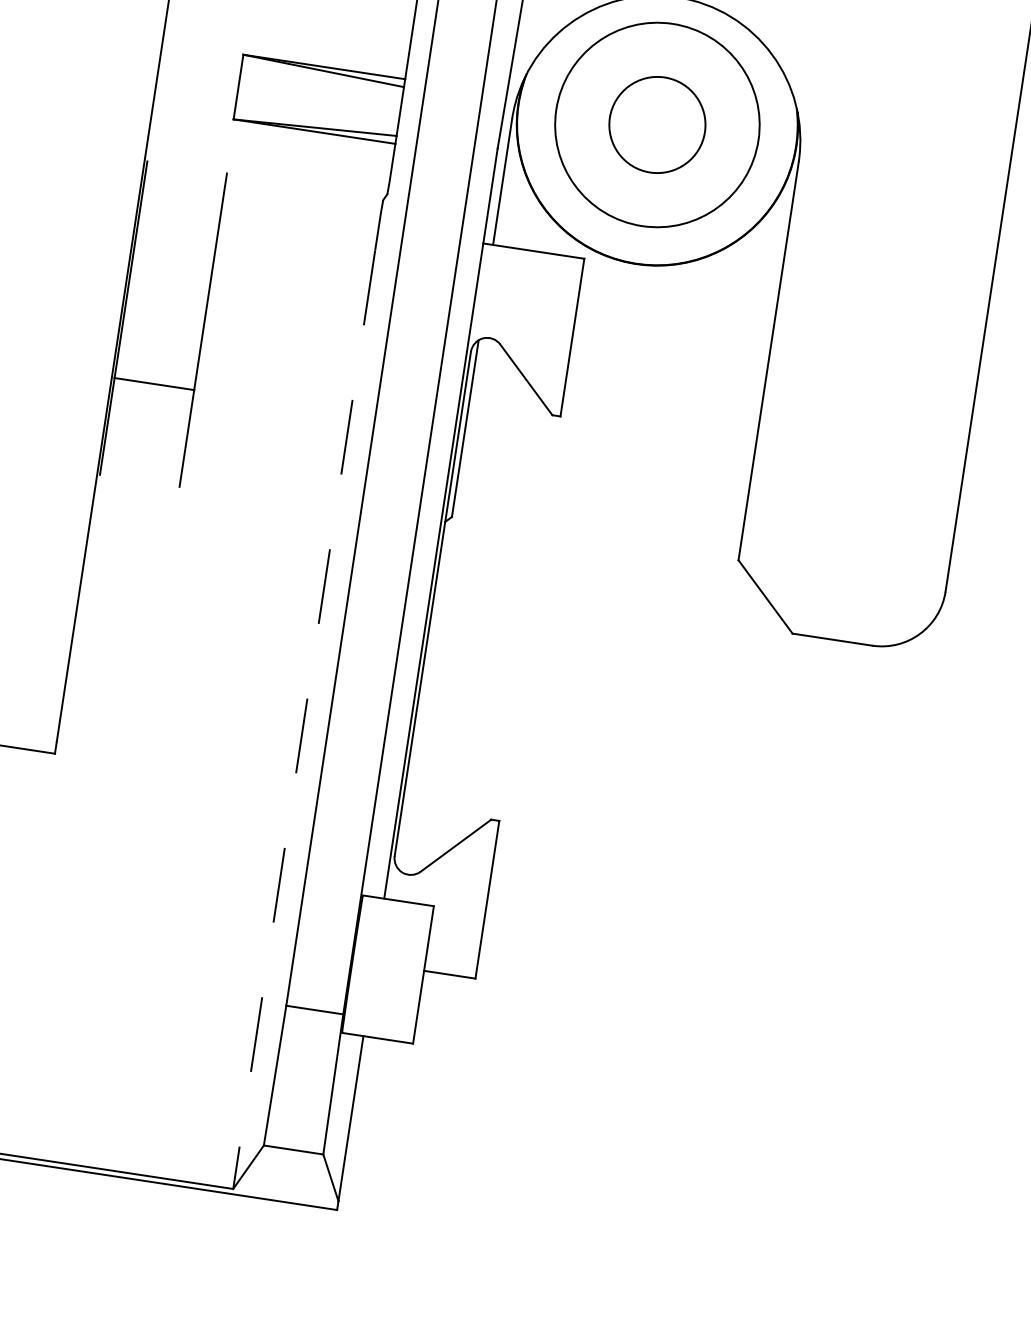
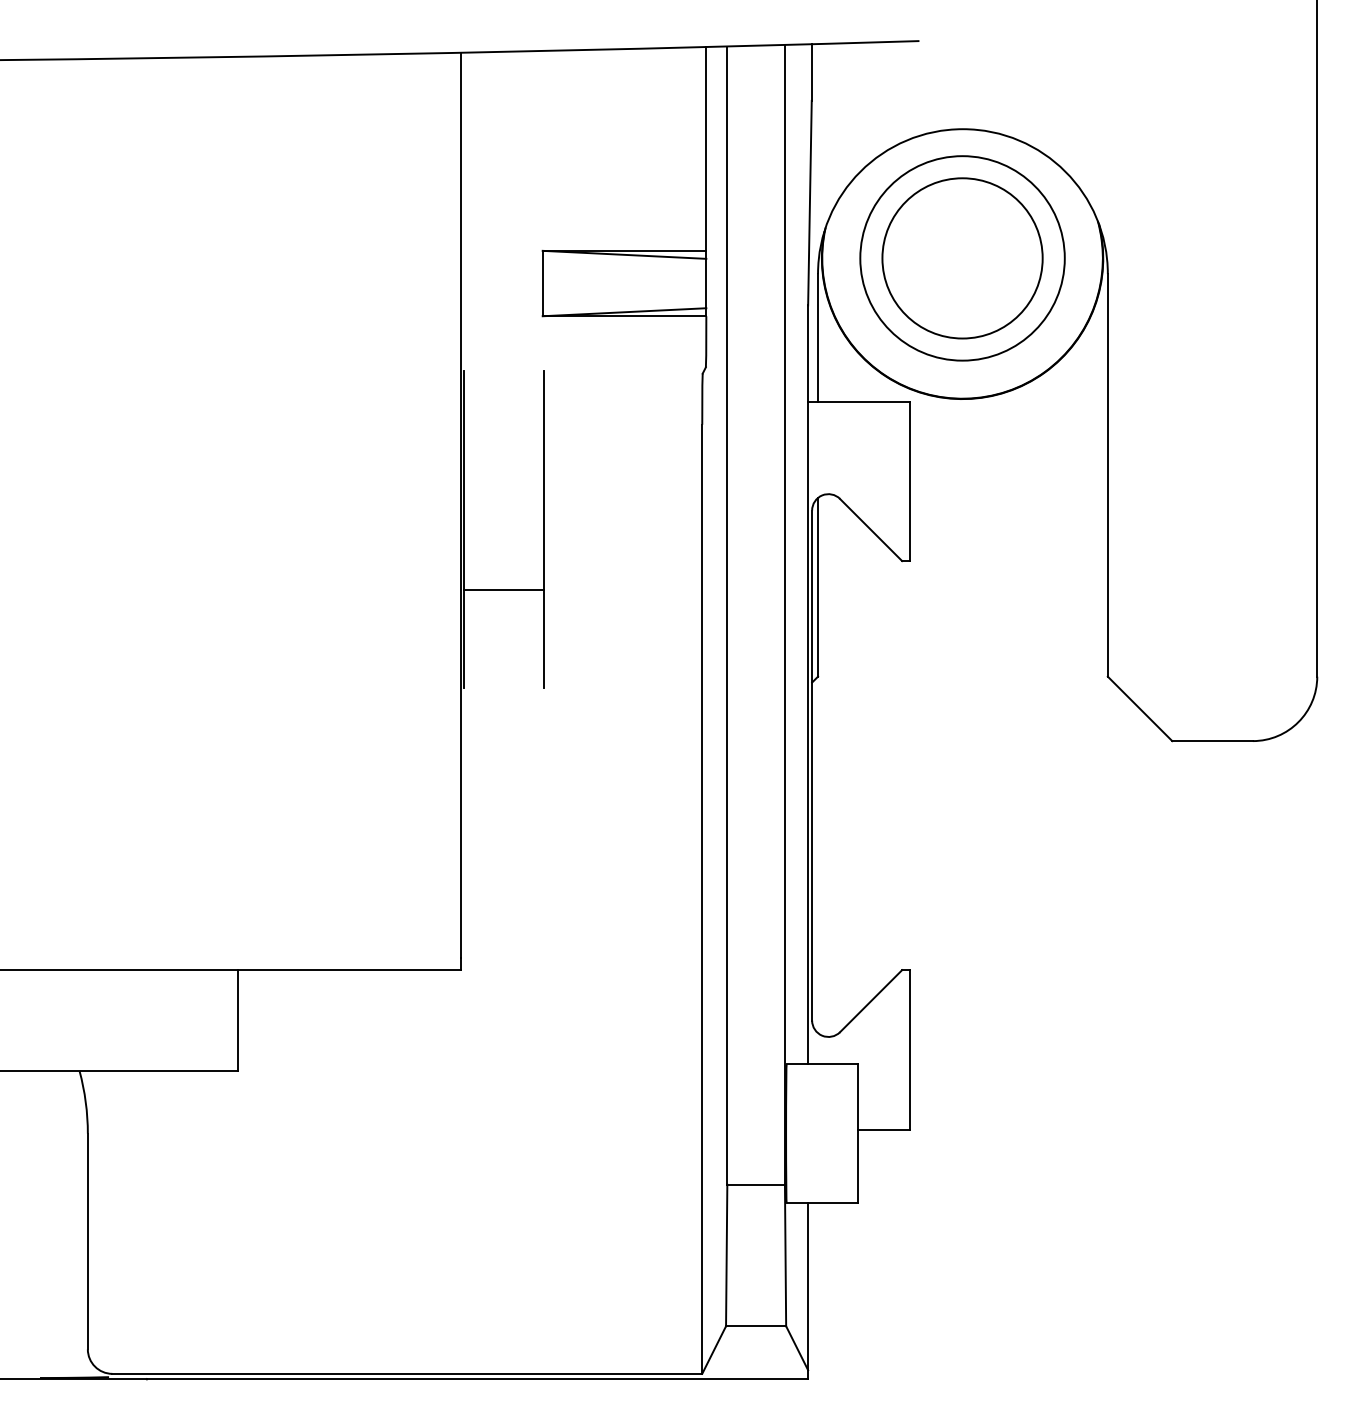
circle: (657, 125) -> (962, 258), size x1.67
line: (304, 720) -> (702, 899), dashed -> solid

